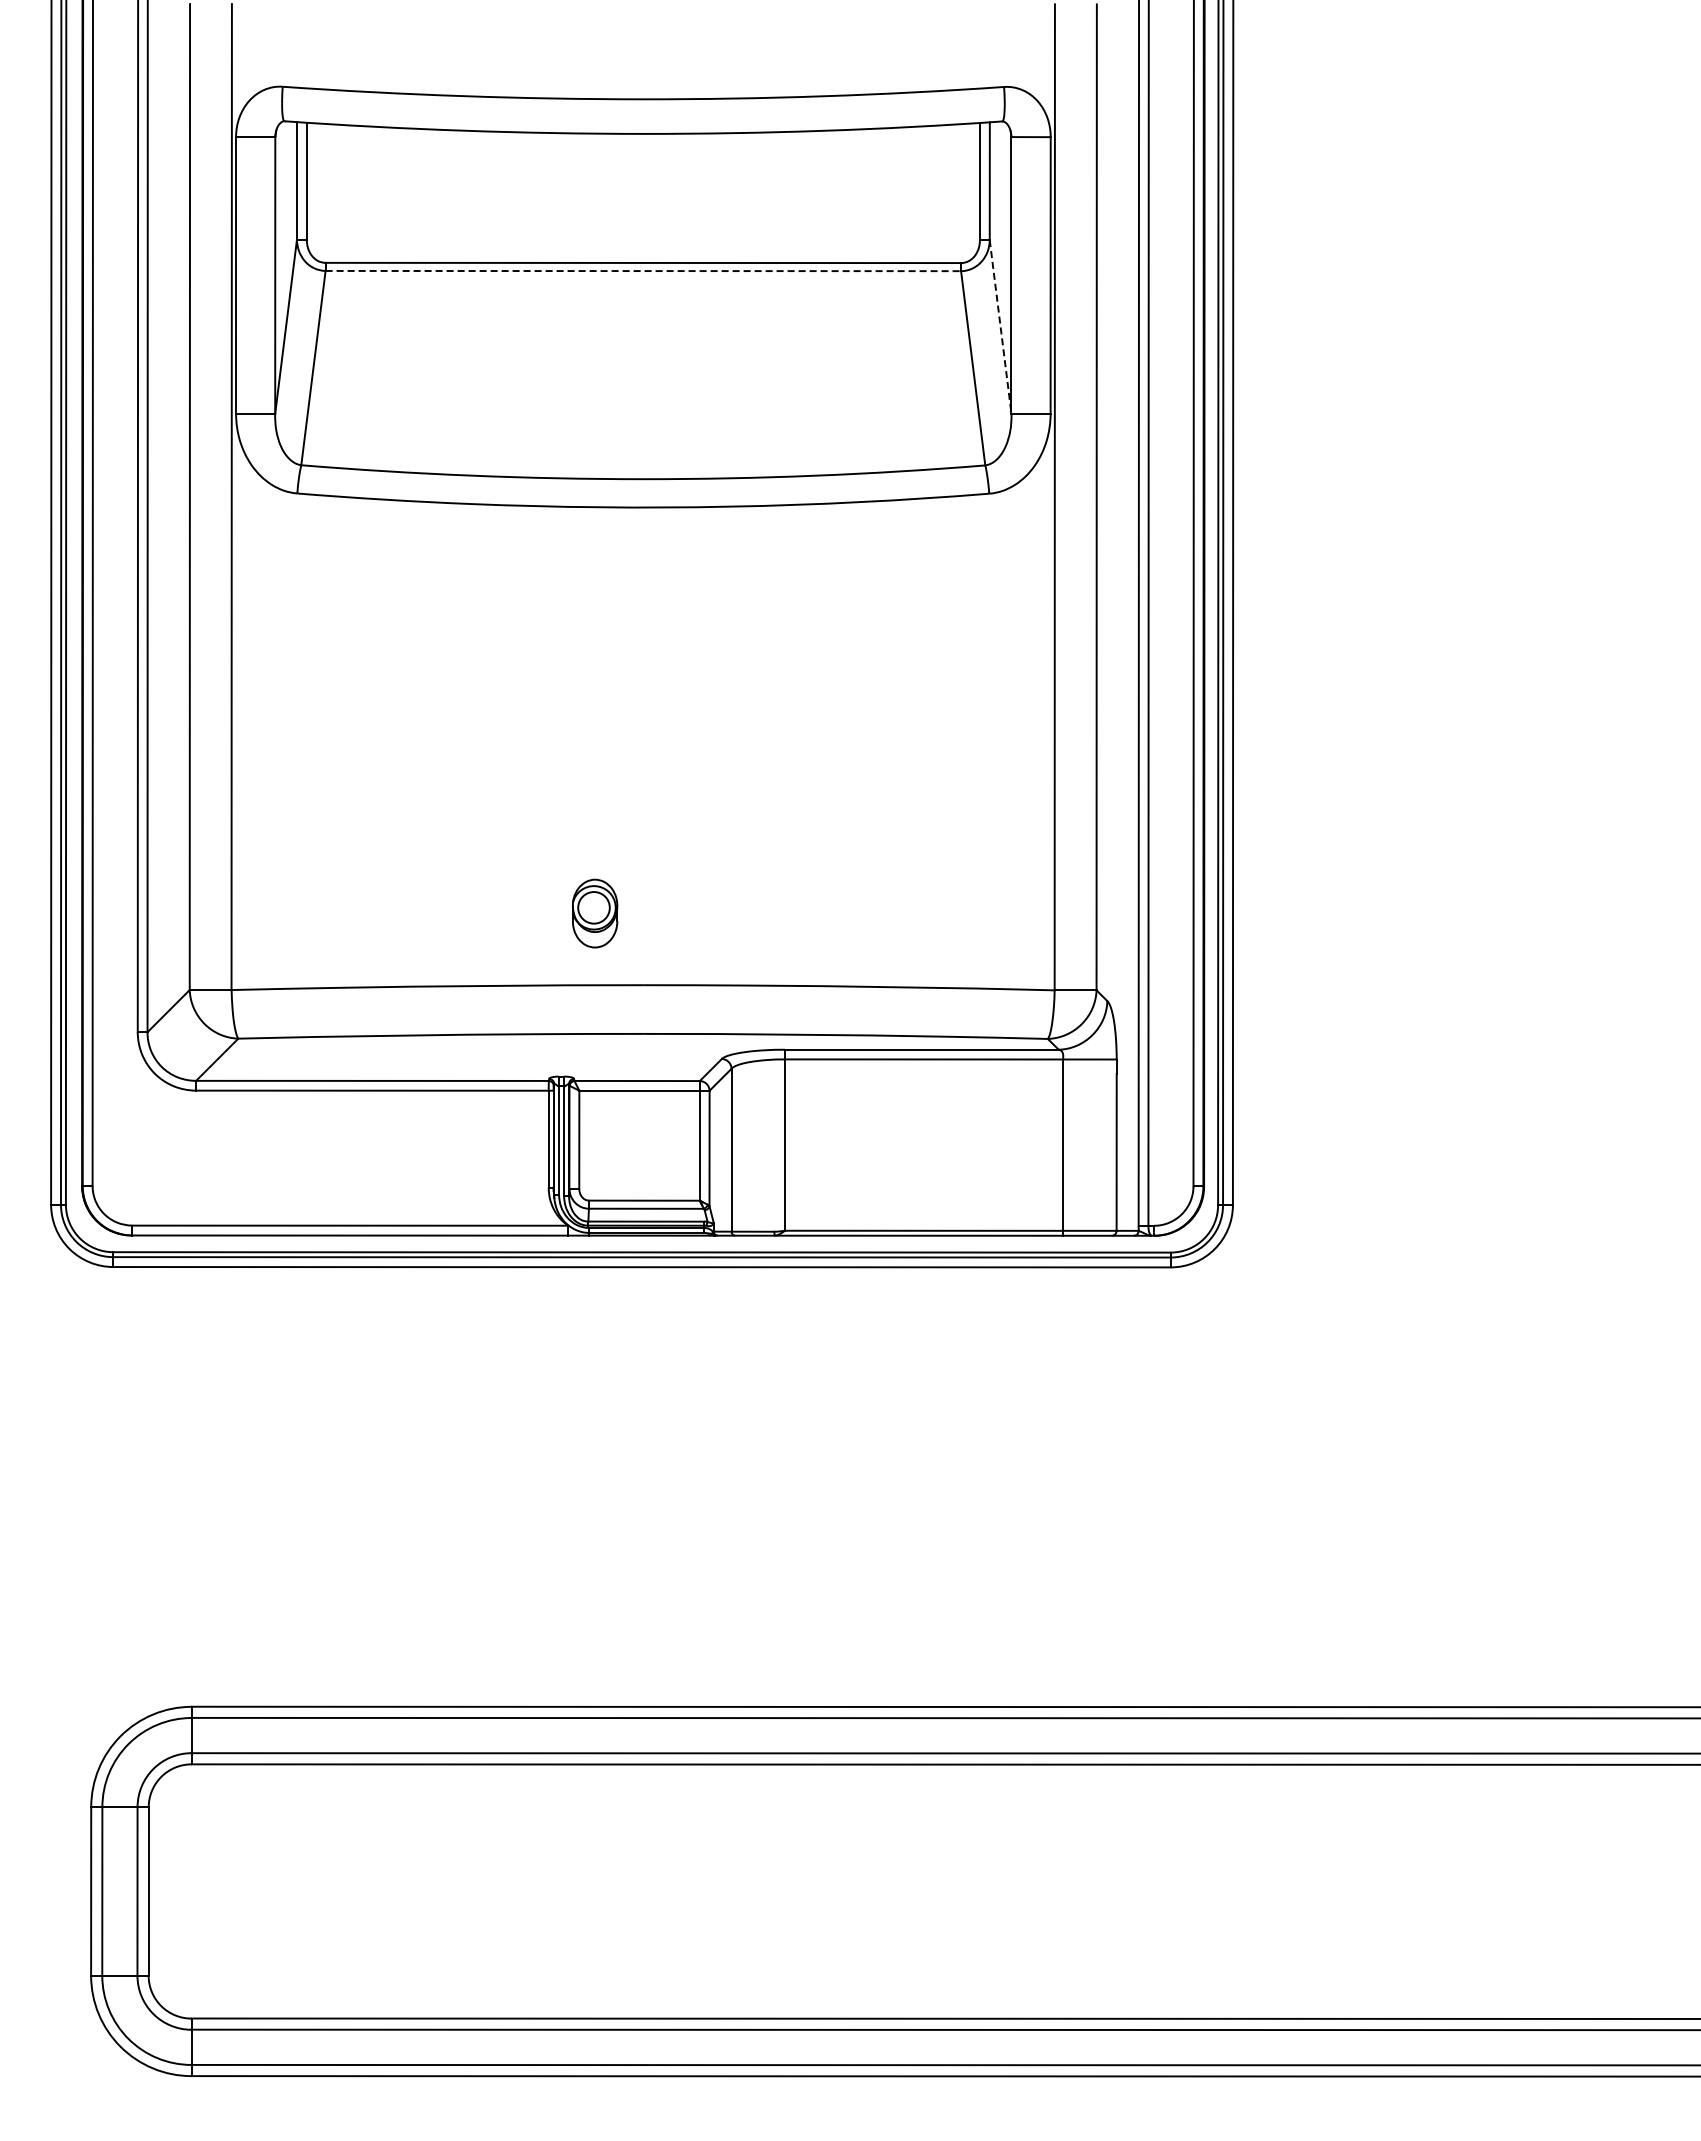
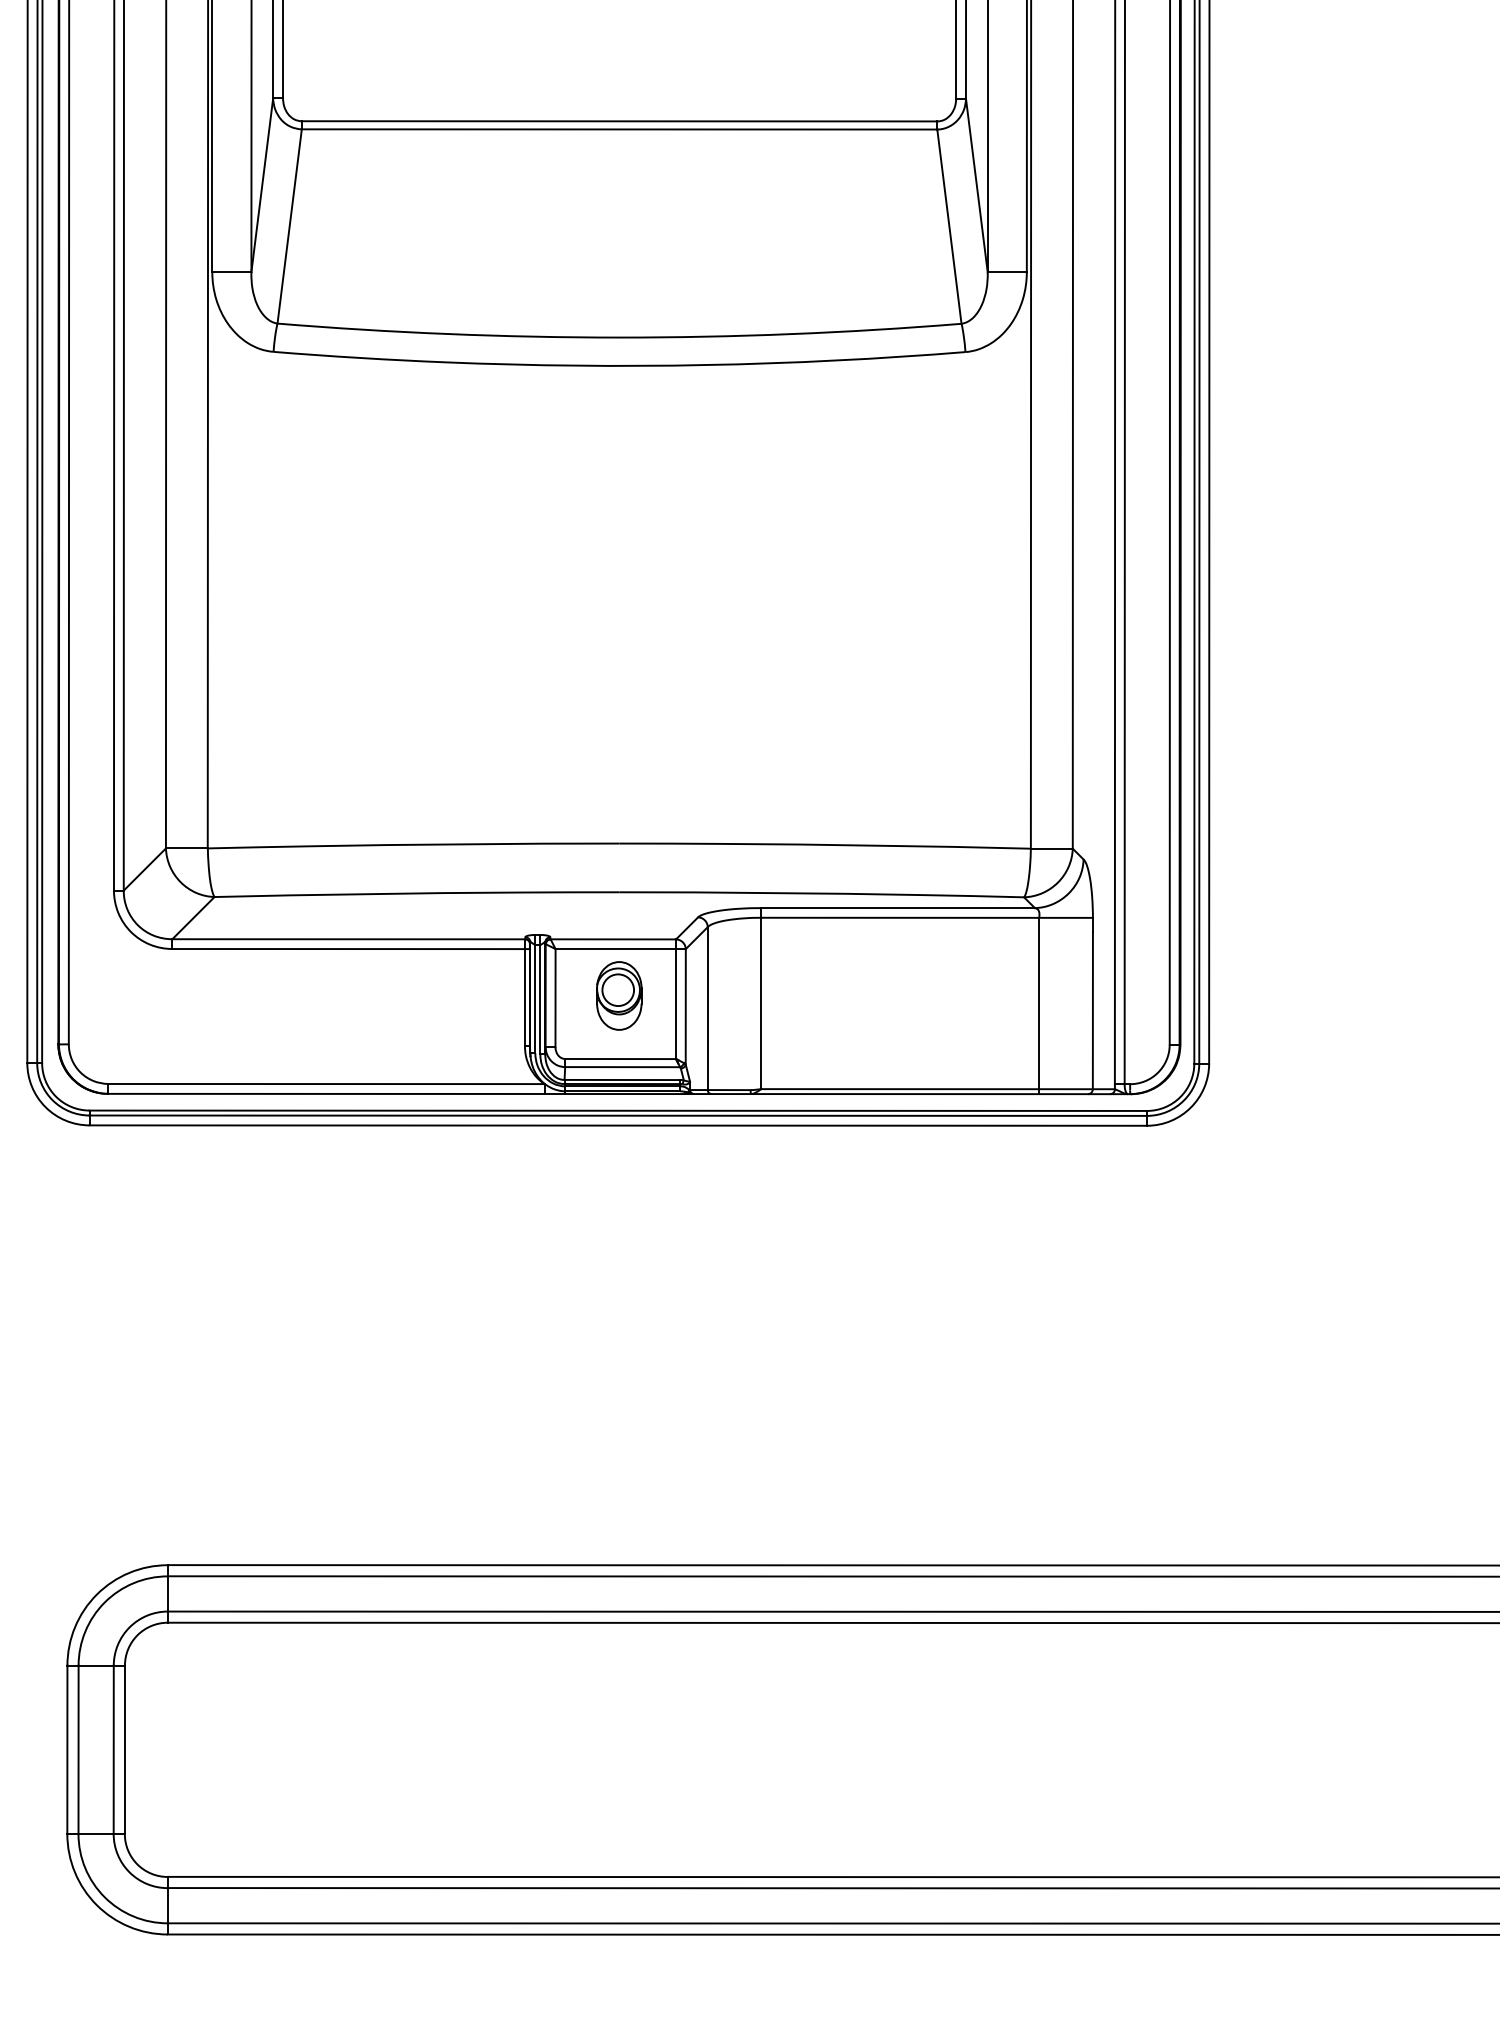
line: (643, 271) -> (619, 129), dashed -> solid
line: (1000, 327) -> (976, 185), dashed -> solid
part: (595, 913) -> (619, 995), moved

